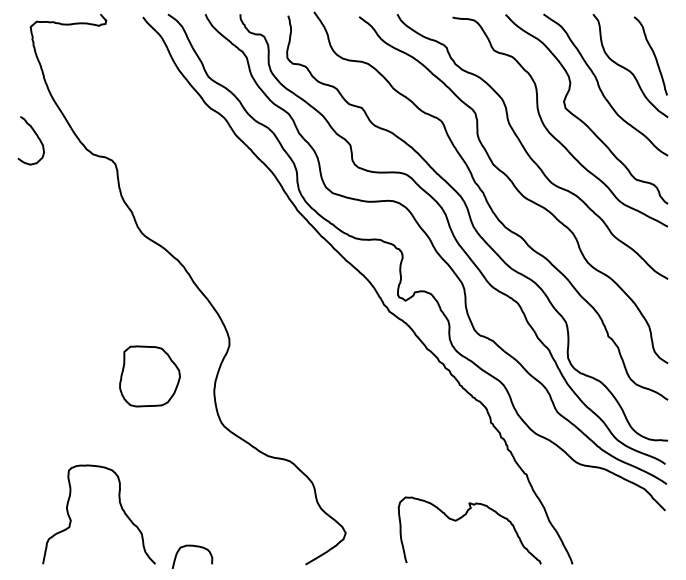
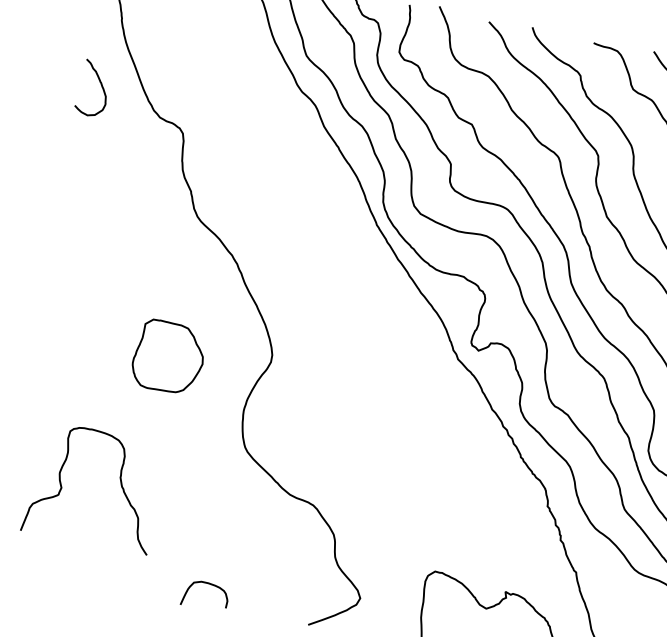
part: (149, 376) -> (168, 357), moved
curve: (120, 507) -> (120, 484), moved
curve: (196, 547) -> (212, 586), moved

